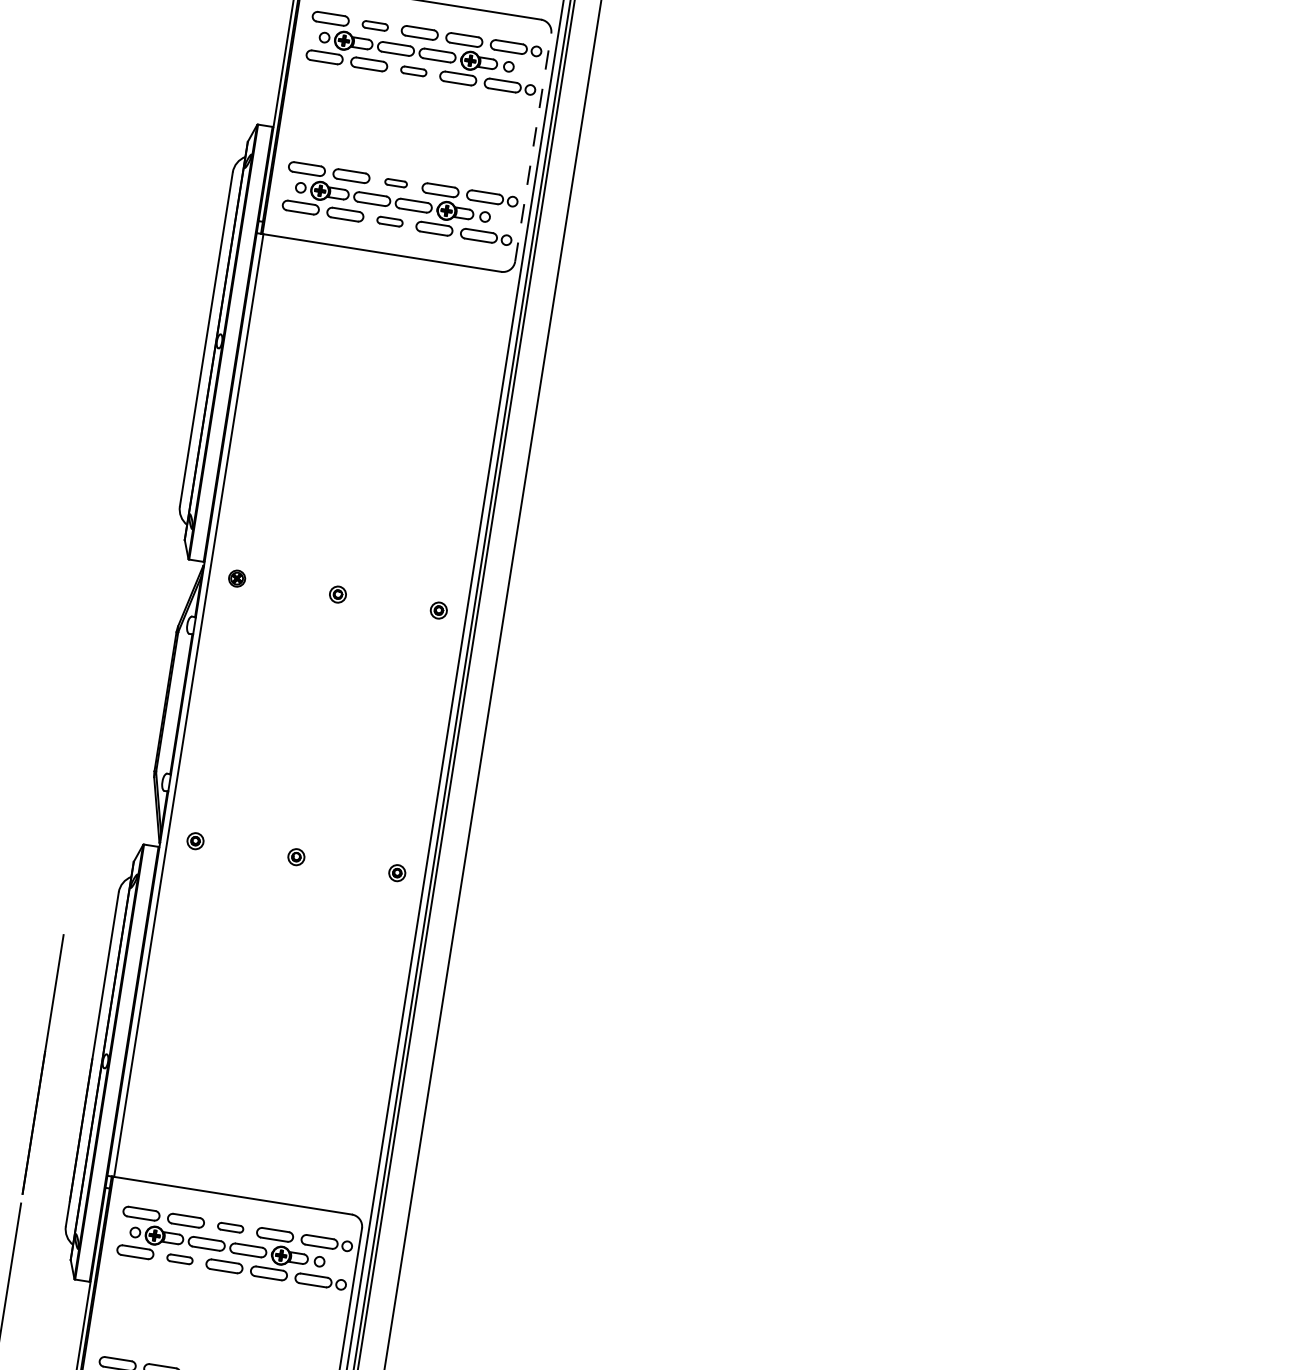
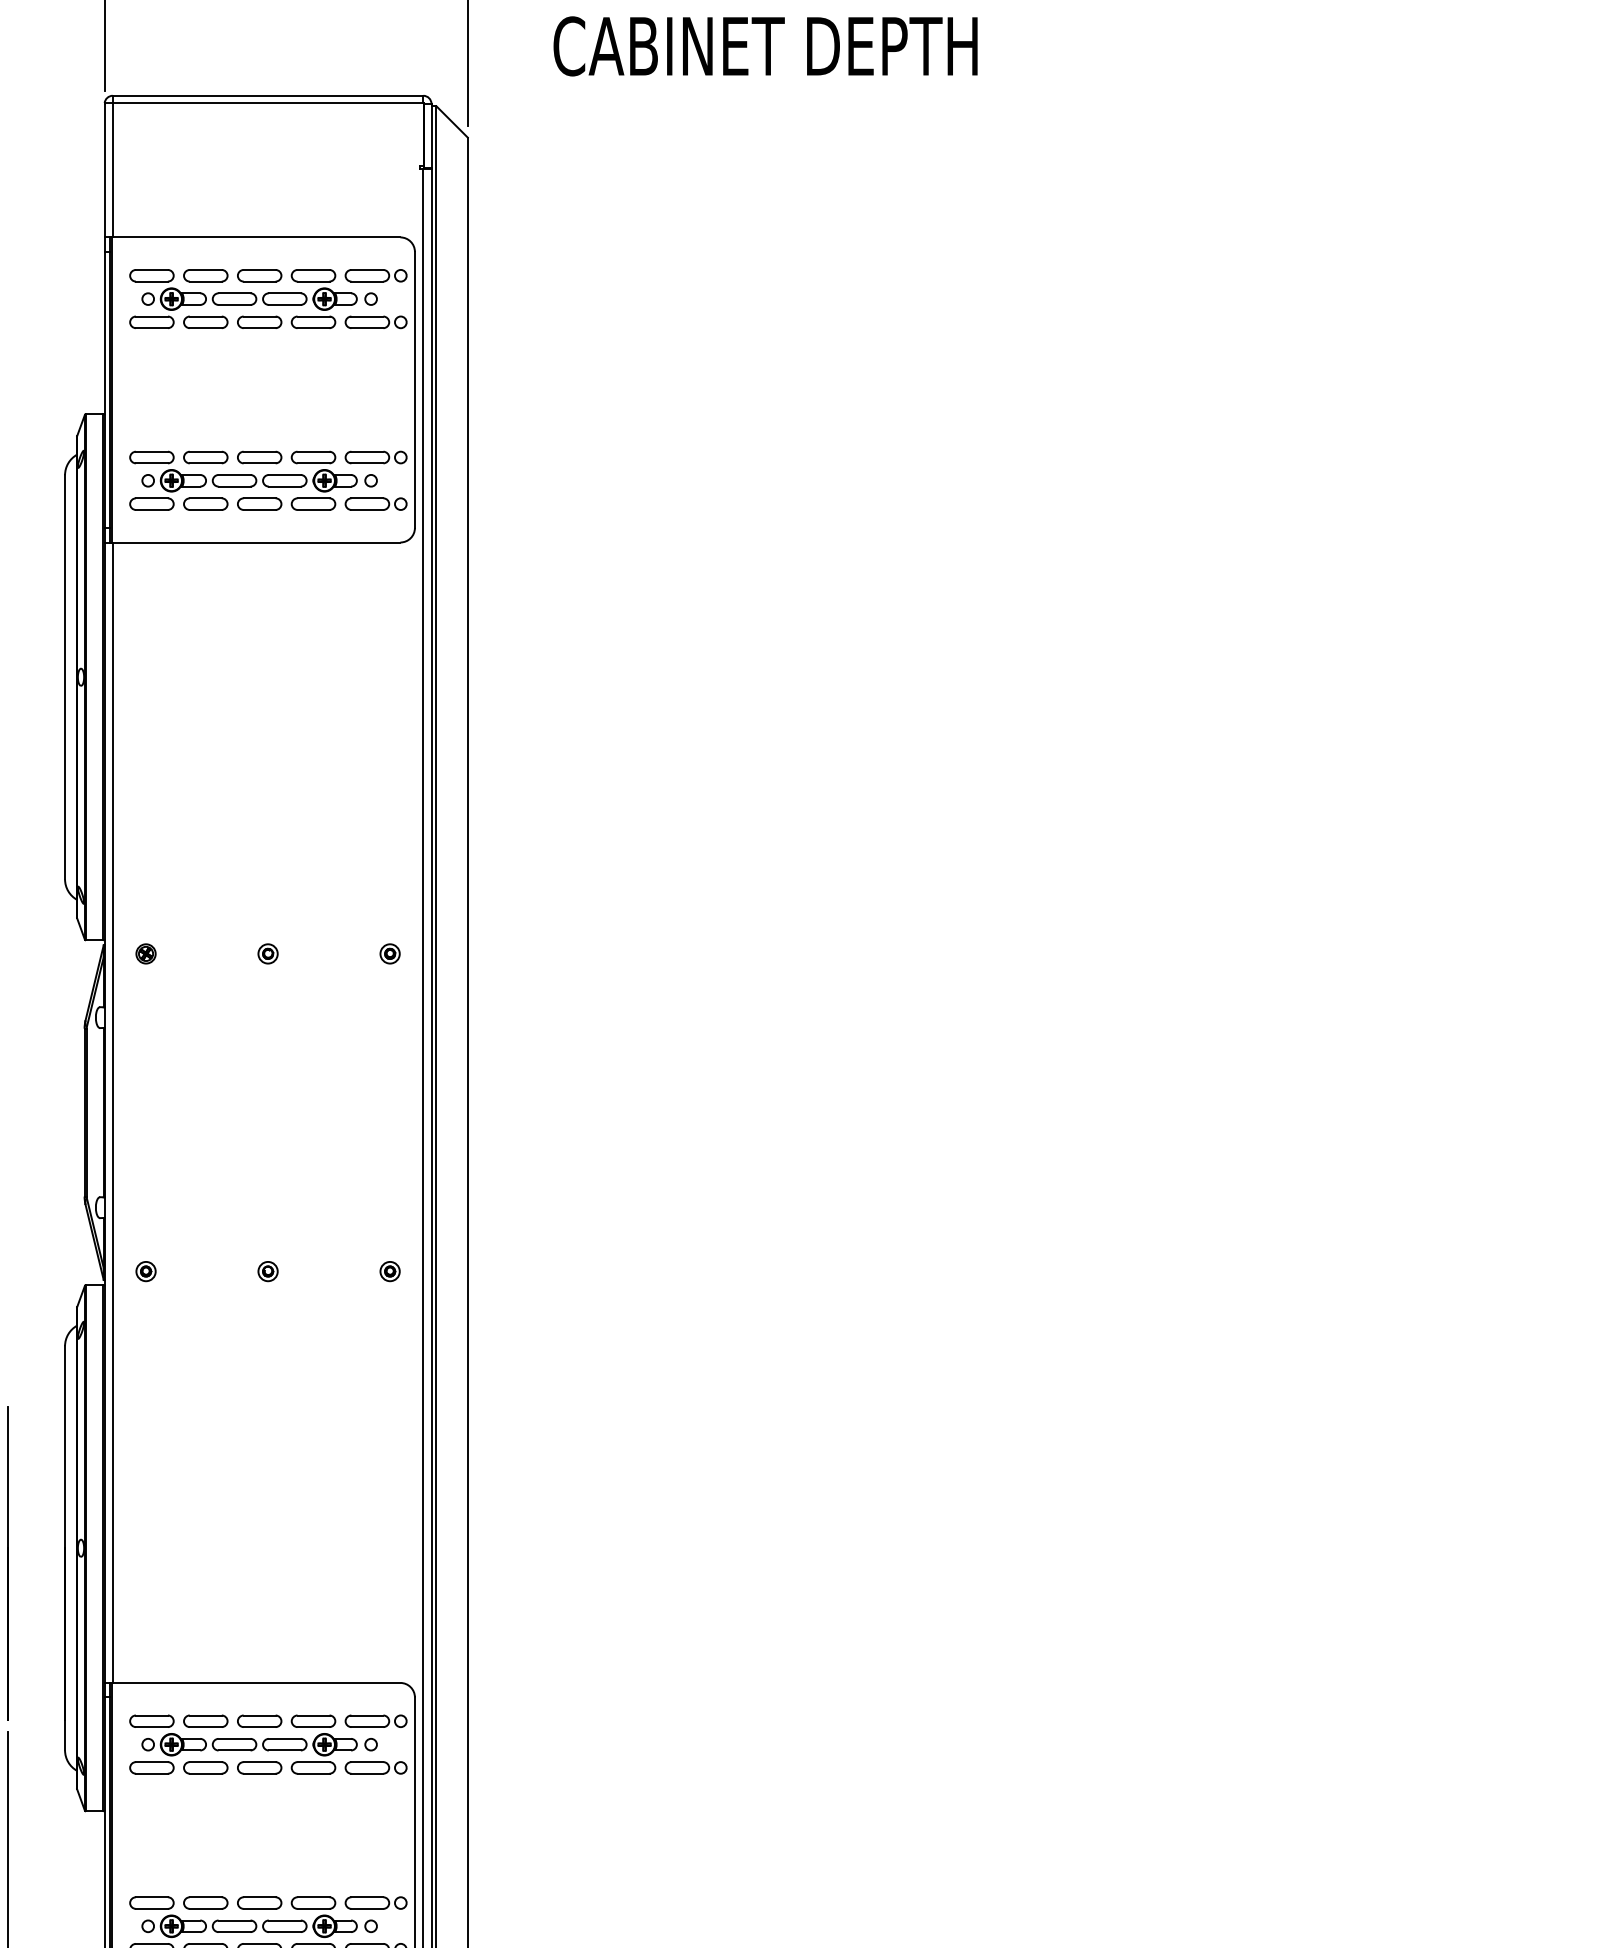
part: (375, 25) -> (205, 275), size x1.43
part: (413, 70) -> (259, 321), size x1.43
line: (532, 147) -> (414, 389), dashed -> solid
part: (395, 183) -> (259, 457), size x1.67
part: (389, 221) -> (259, 503), size x1.43
part: (230, 1227) -> (259, 1720), size x1.43
part: (179, 1258) -> (205, 1767), size x1.43

